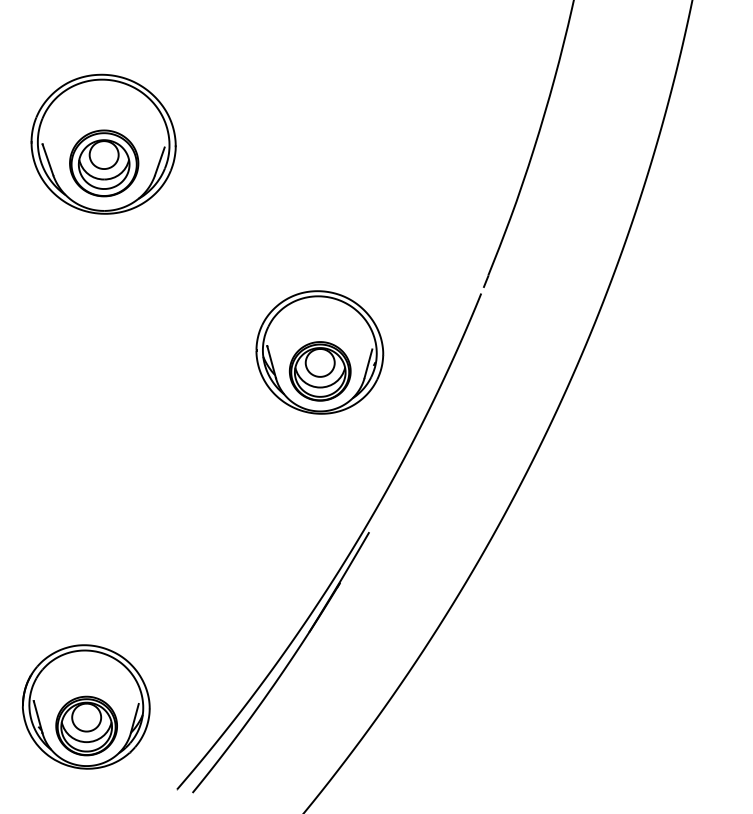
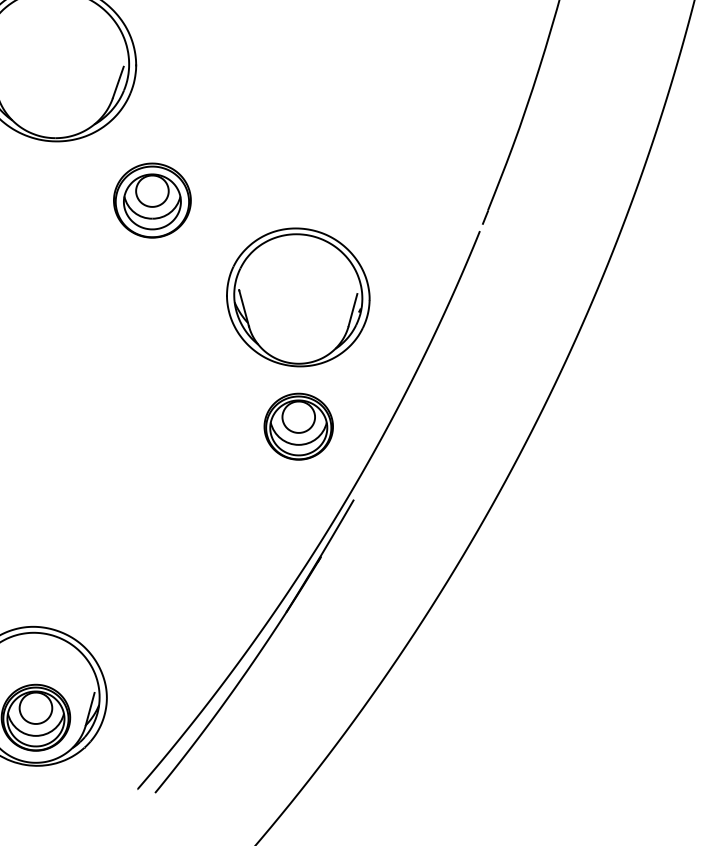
part: (104, 163) -> (152, 200), moved
part: (319, 371) -> (297, 426), moved

